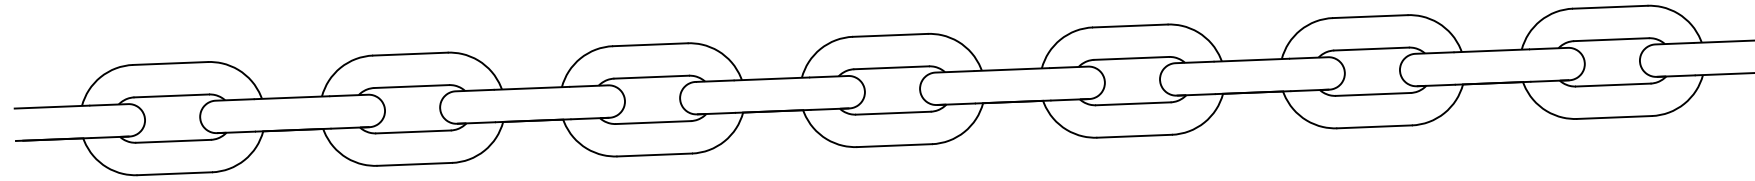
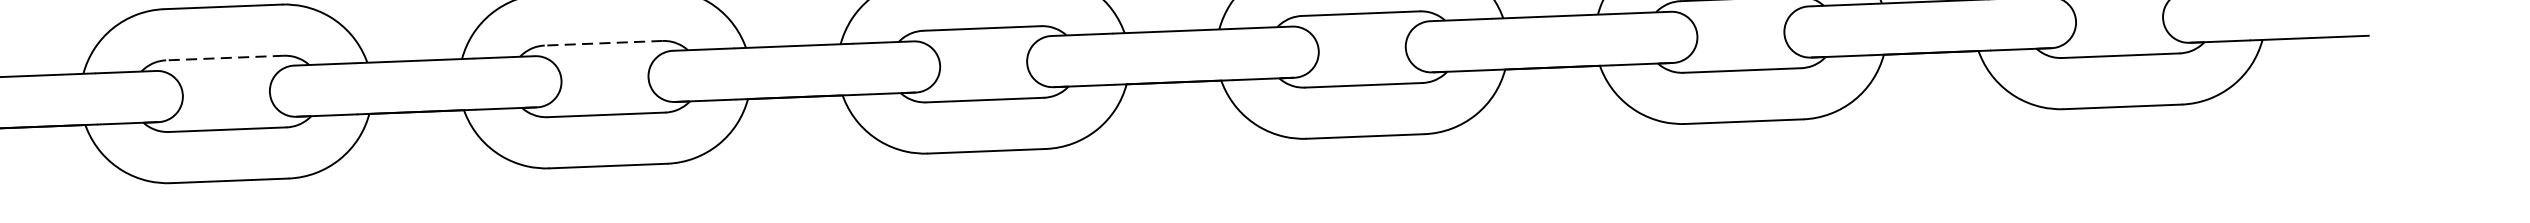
line: (651, 77) -> (603, 43), solid -> dashed
line: (411, 86) -> (224, 57), solid -> dashed

